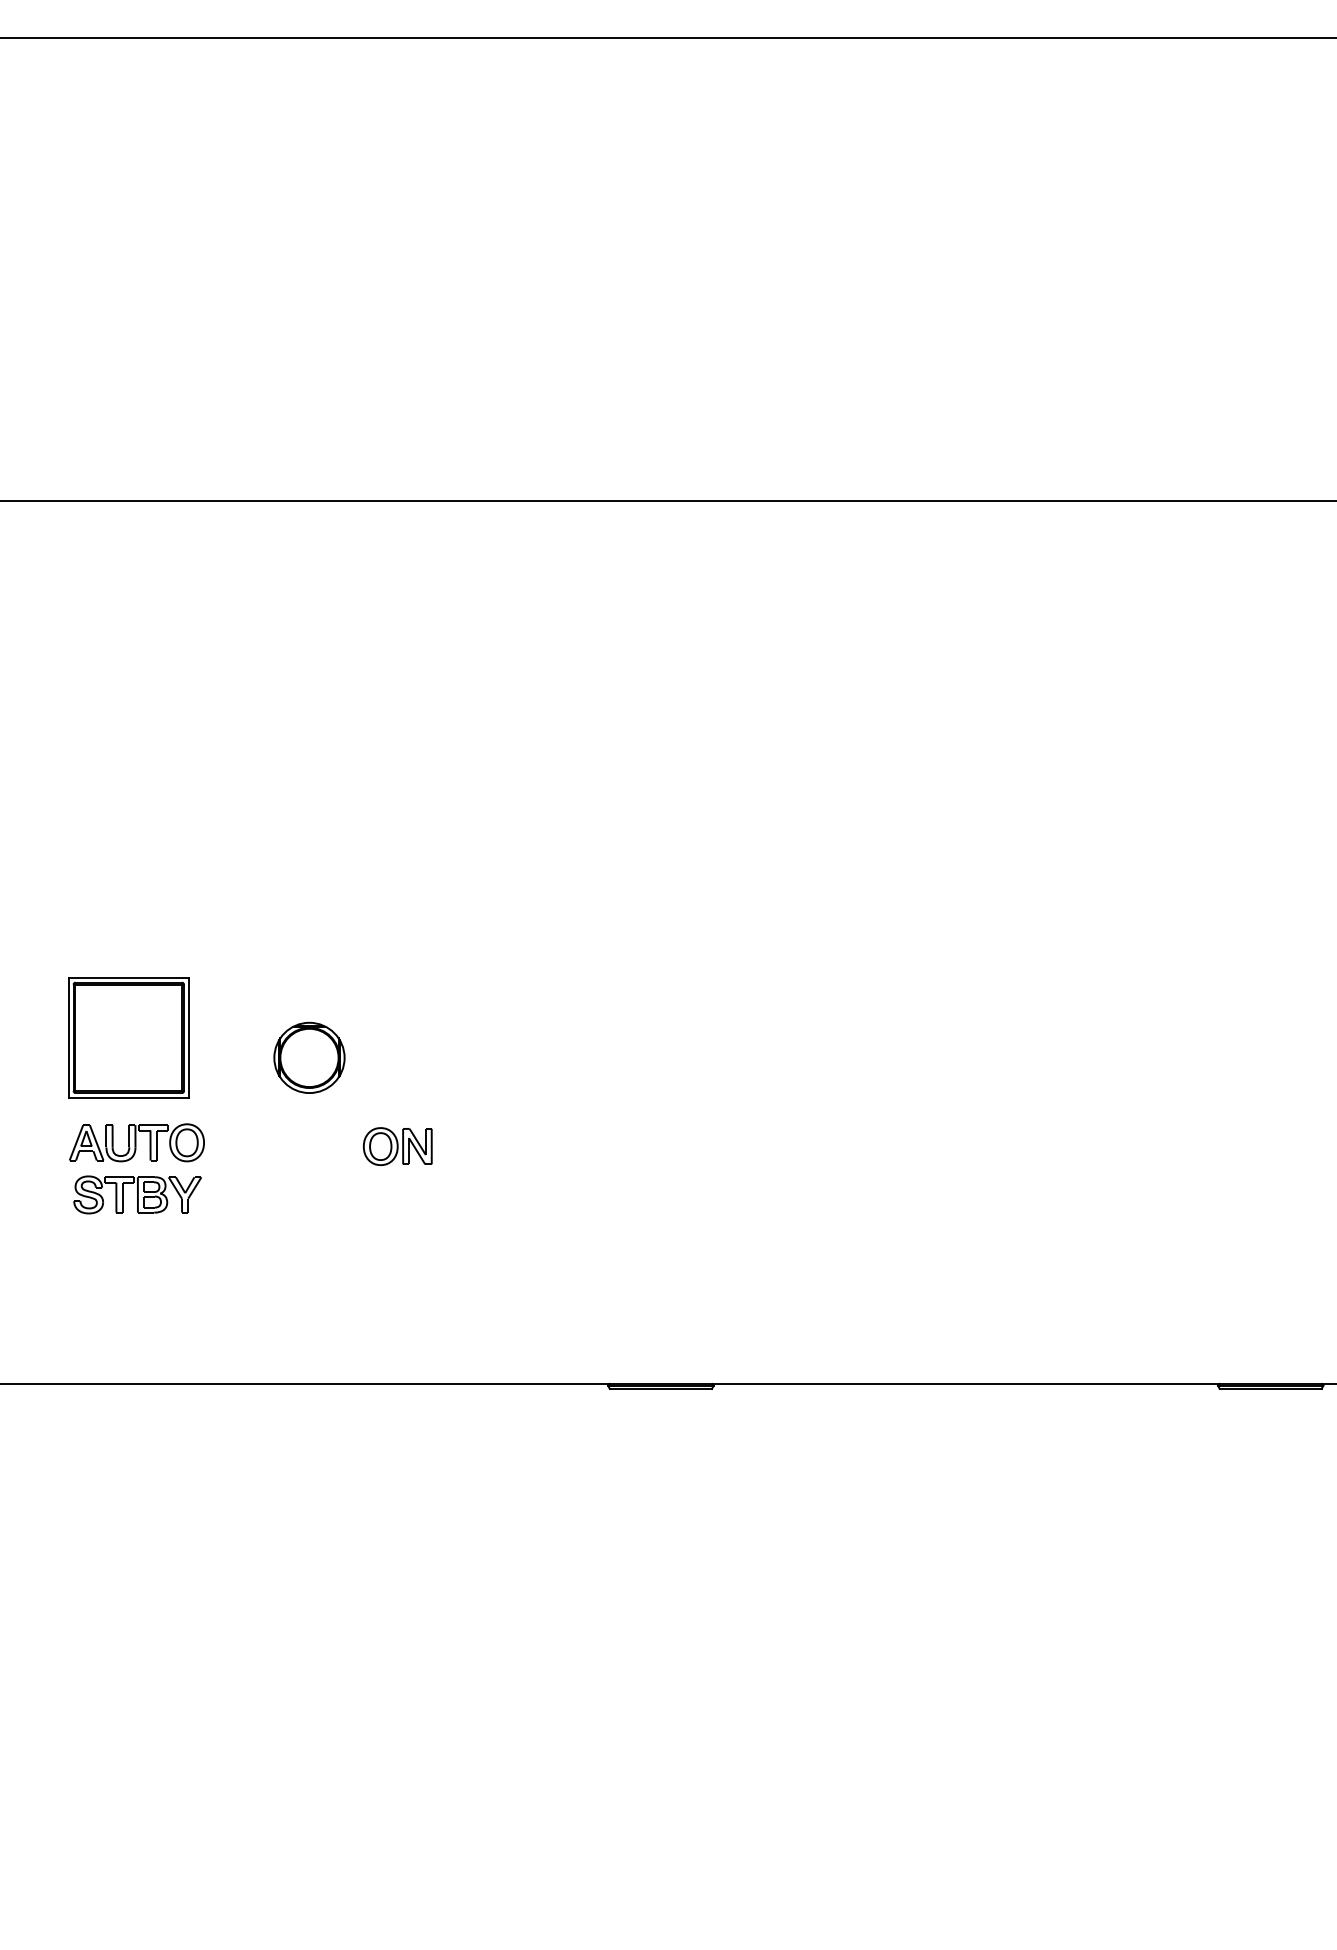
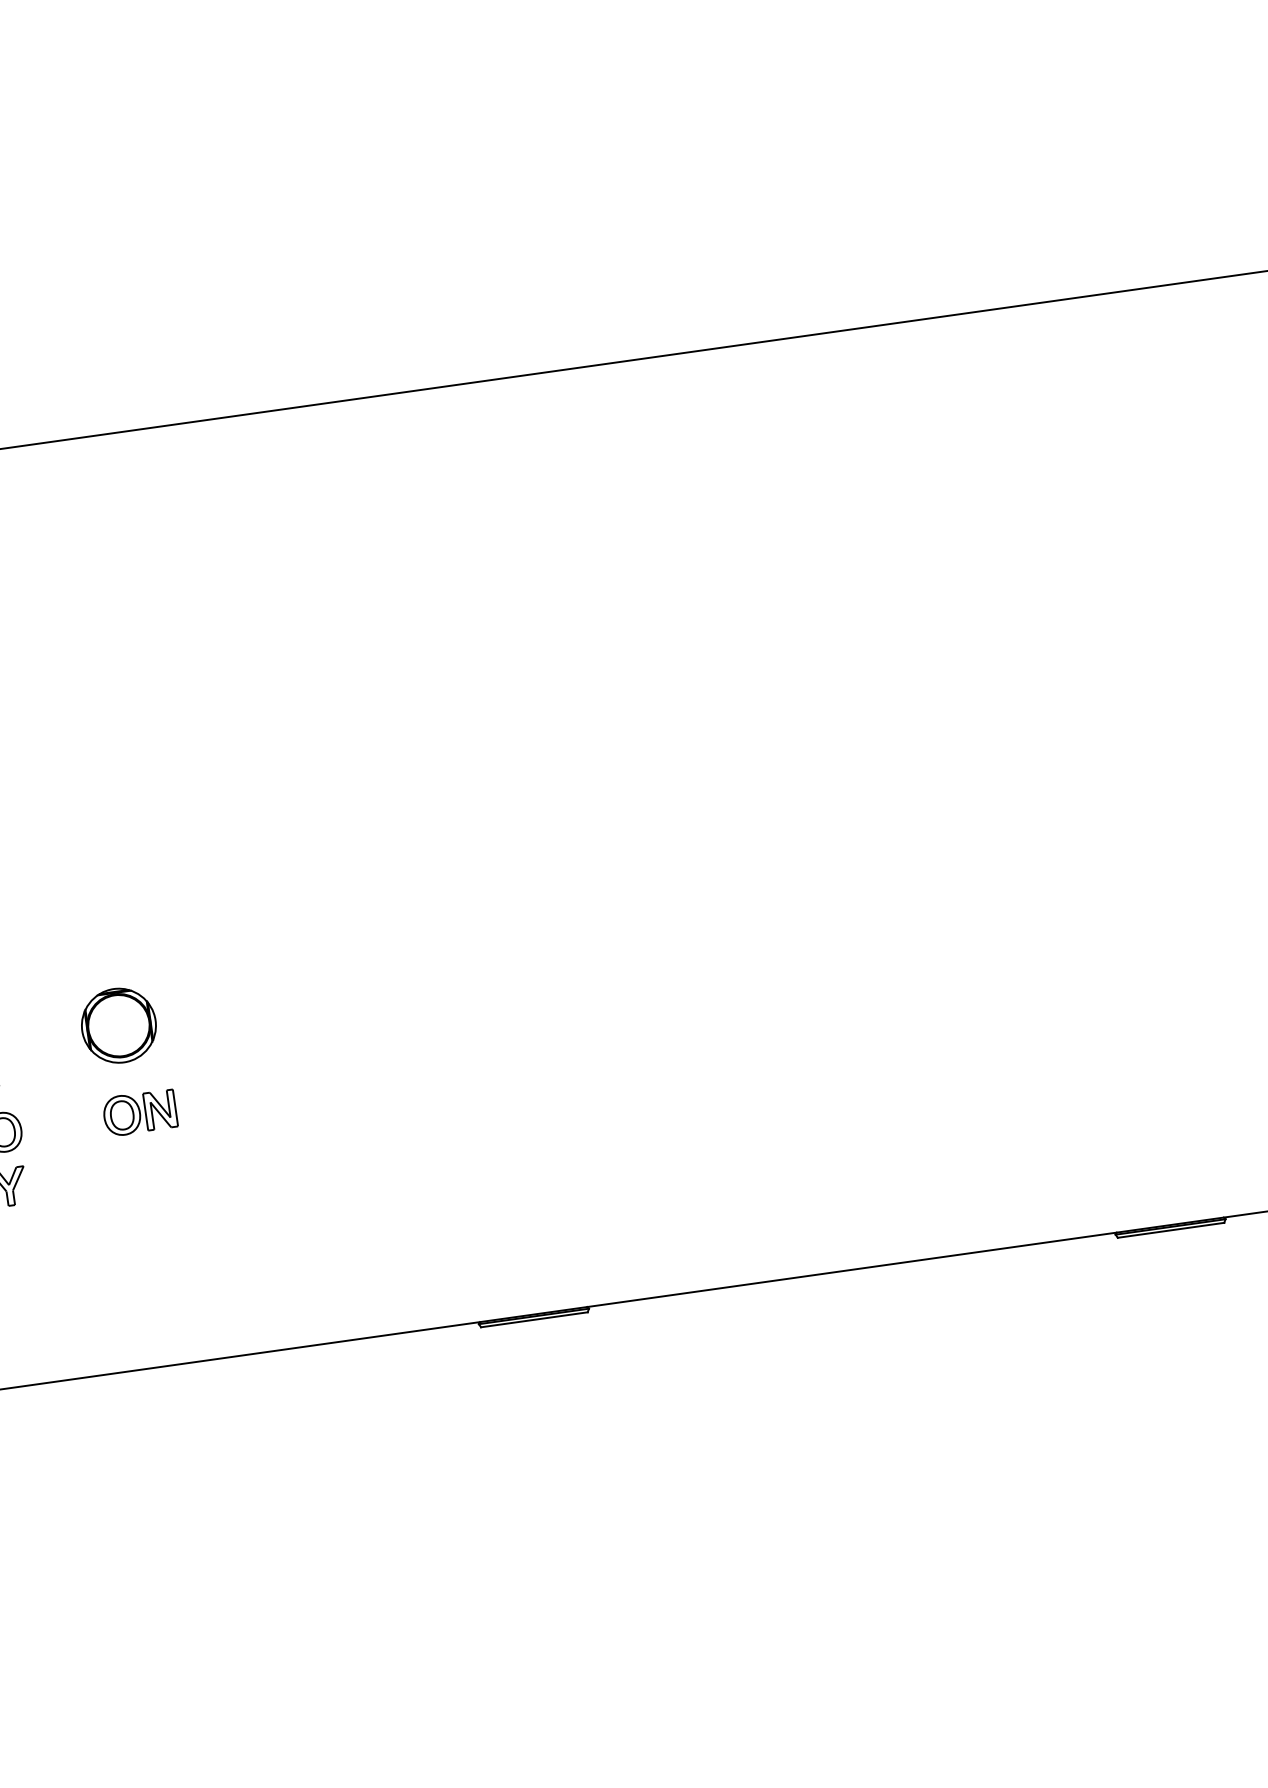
part: (397, 1146) -> (139, 1112), moved

